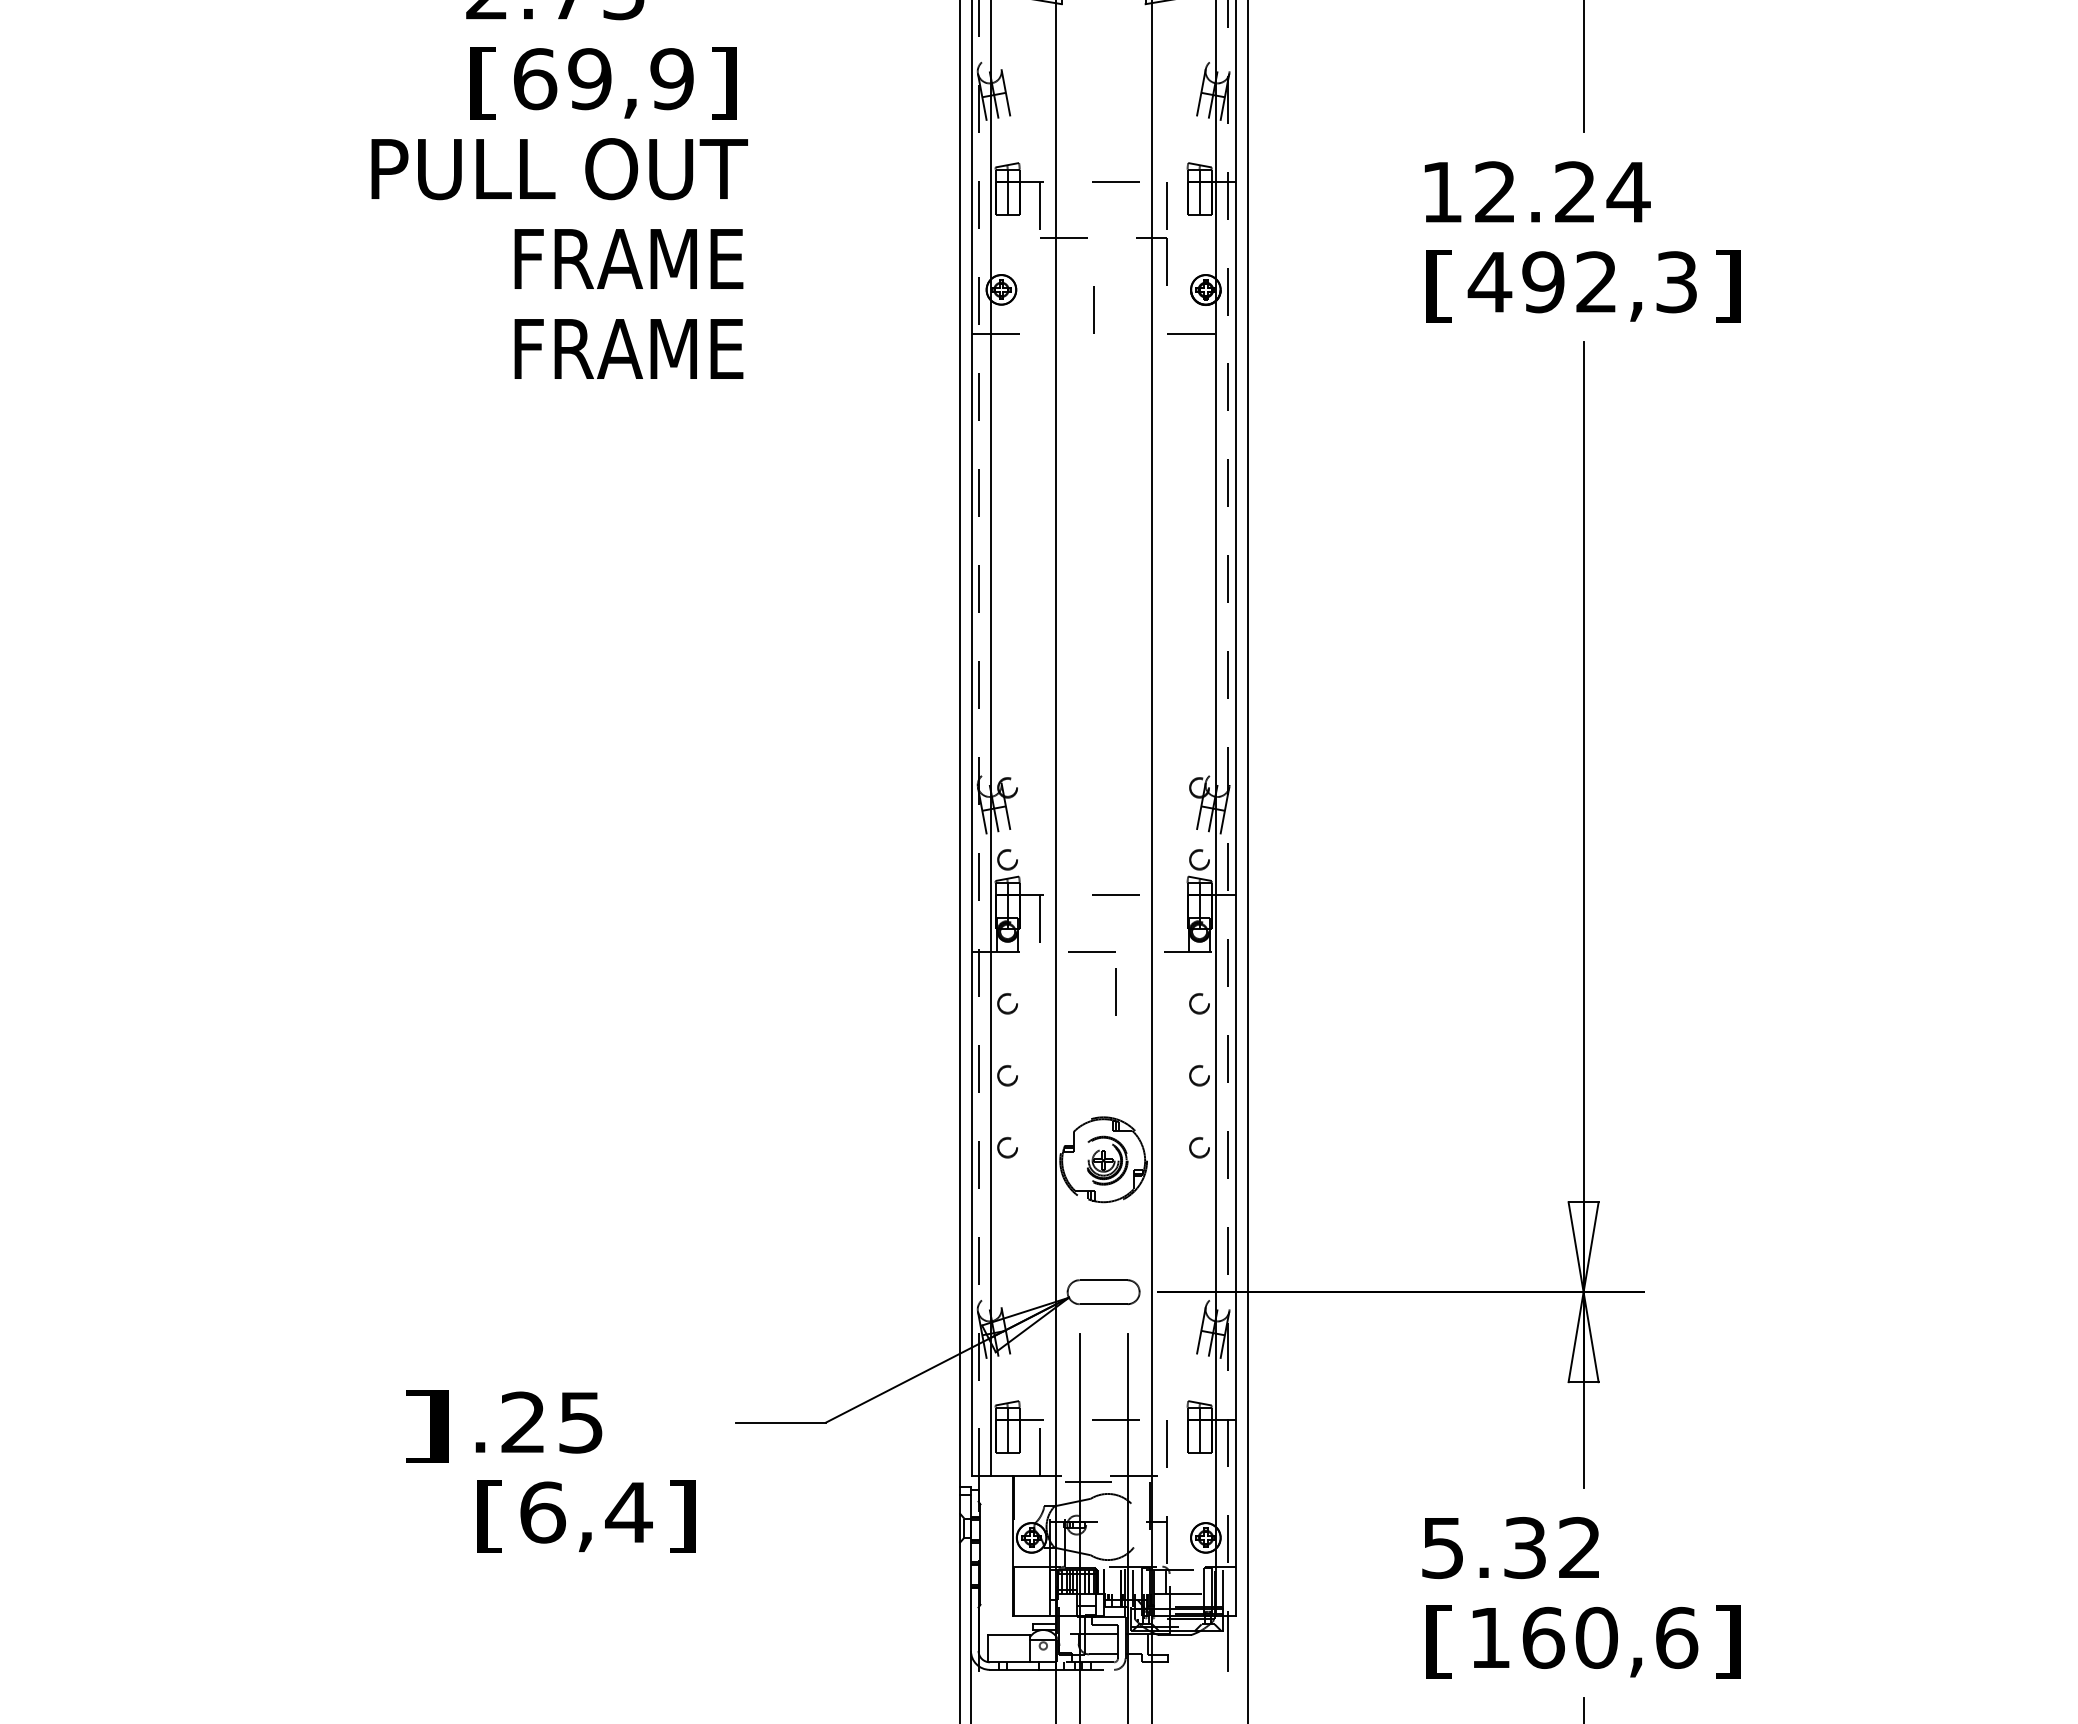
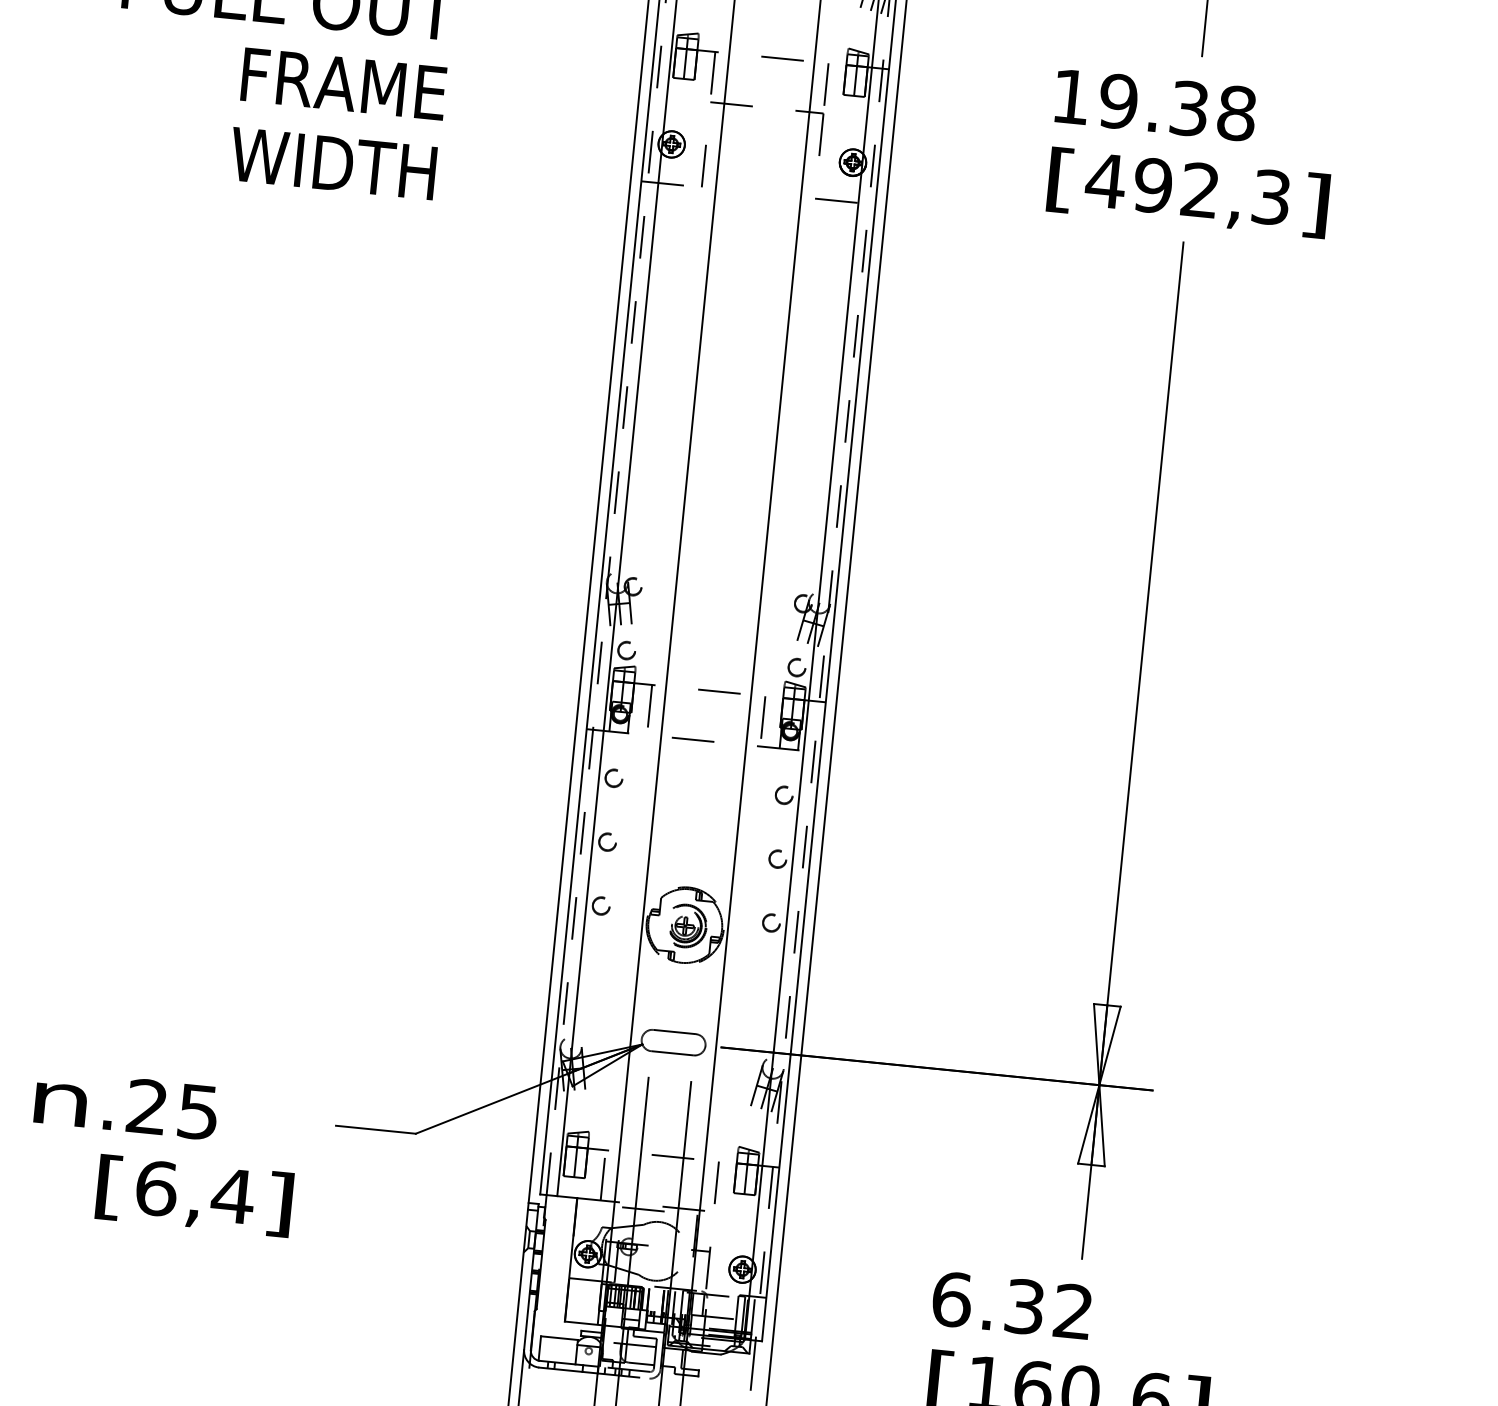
text: (1562, 192) -> (1178, 107), 12.24 -> 19.38
line: (1093, 309) -> (703, 165), moved
text: (626, 348) -> (333, 163), FRAME -> WIDTH
line: (1115, 991) -> (762, 716), moved
text: (426, 1426) -> (61, 1101), ] -> n
text: (1443, 1548) -> (952, 1300), 5.32 -> 6.32

